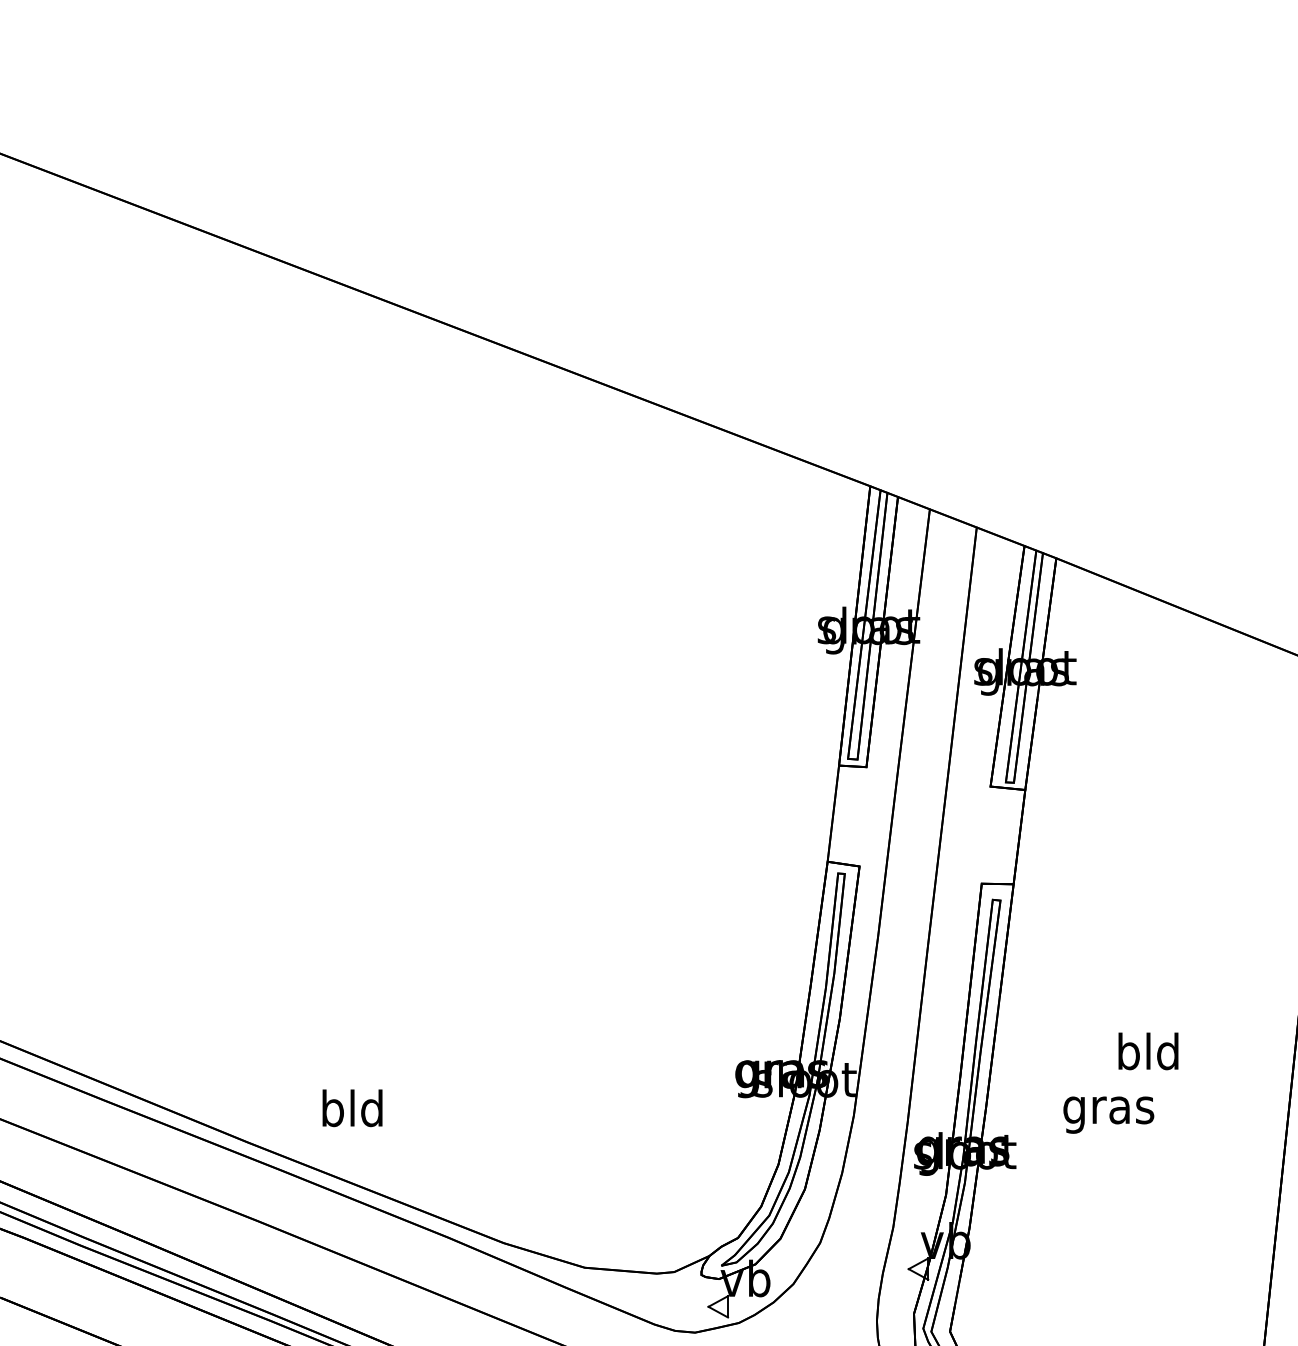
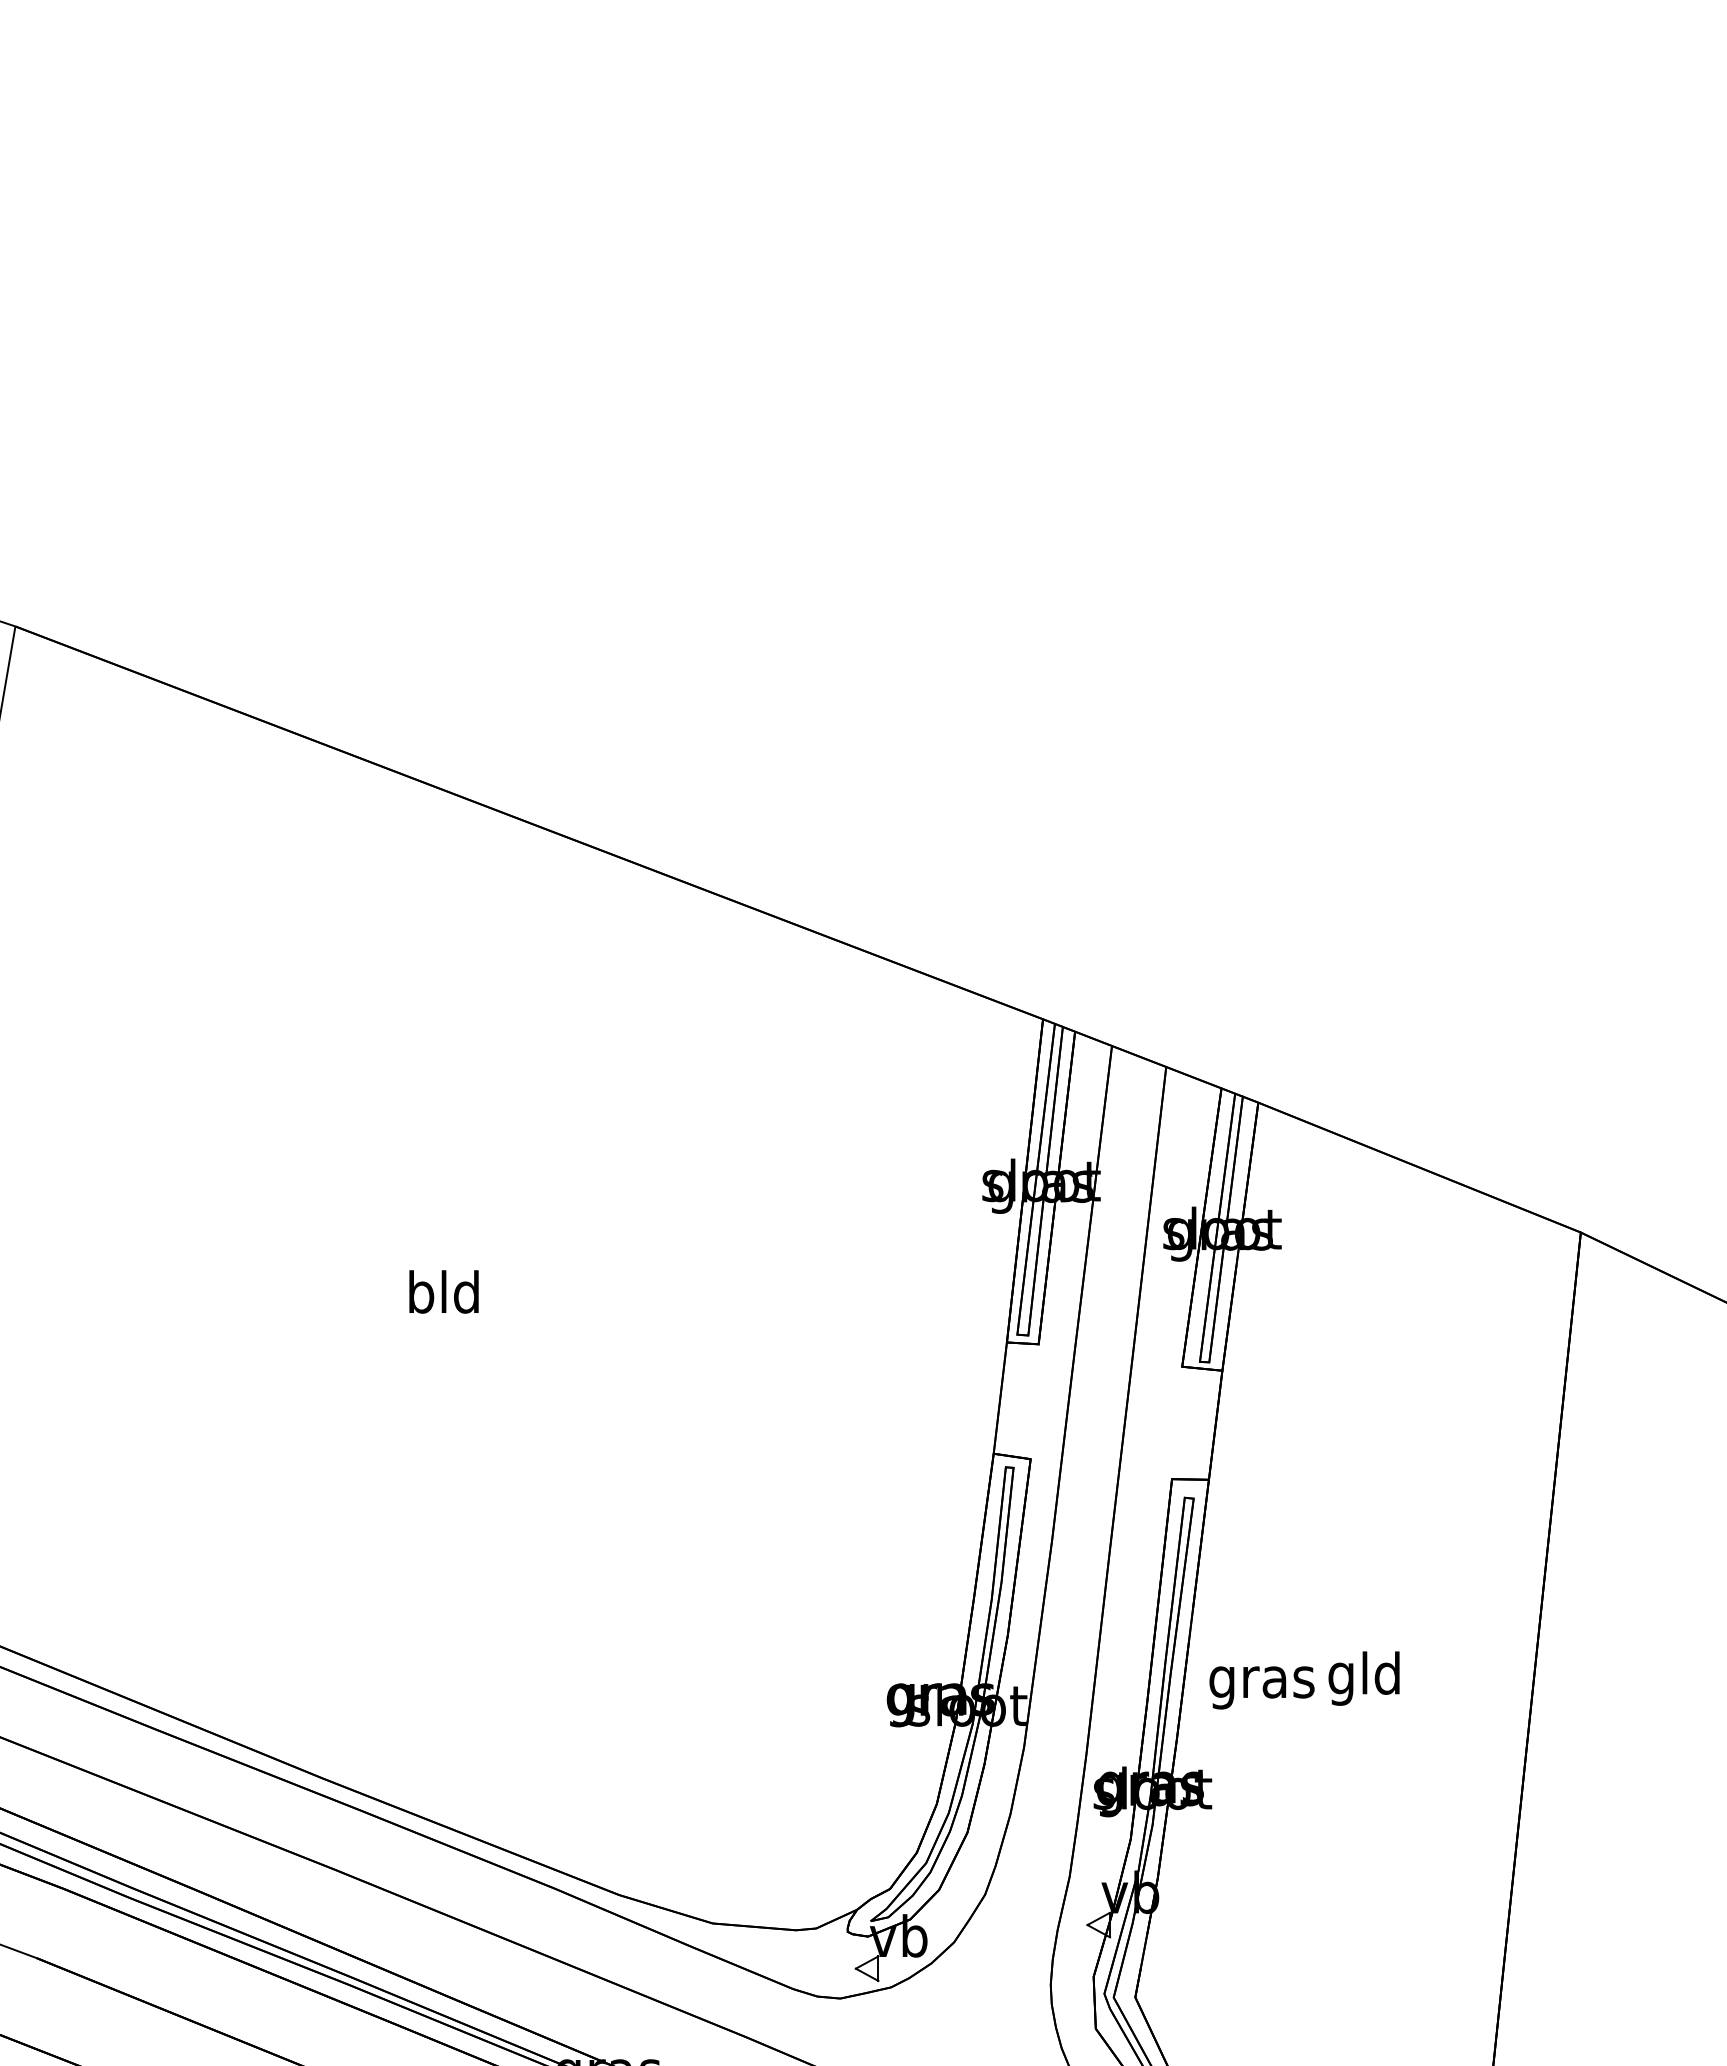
text: (1128, 1056) -> (1341, 1678), bld -> gld
text: (352, 1107) -> (443, 1291), moved
text: (1108, 1114) -> (1261, 1687), moved

